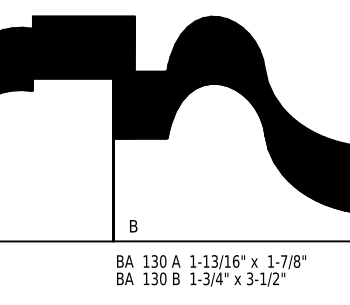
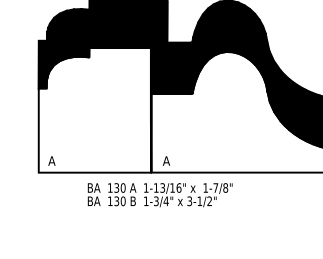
text: (133, 225) -> (166, 160), B -> A
text: (210, 271) -> (159, 195), moved

